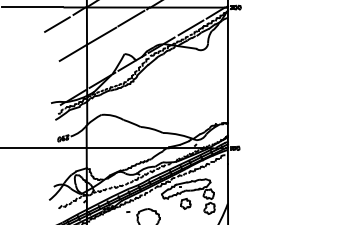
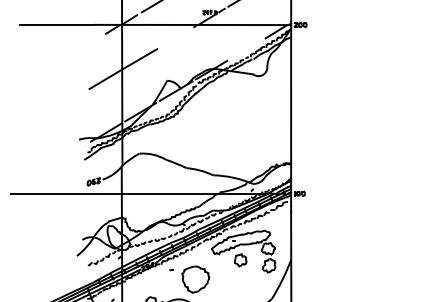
line: (130, 18) -> (174, 38), removed
line: (57, 24) -> (86, 45), removed
line: (190, 28) -> (246, 49), removed

